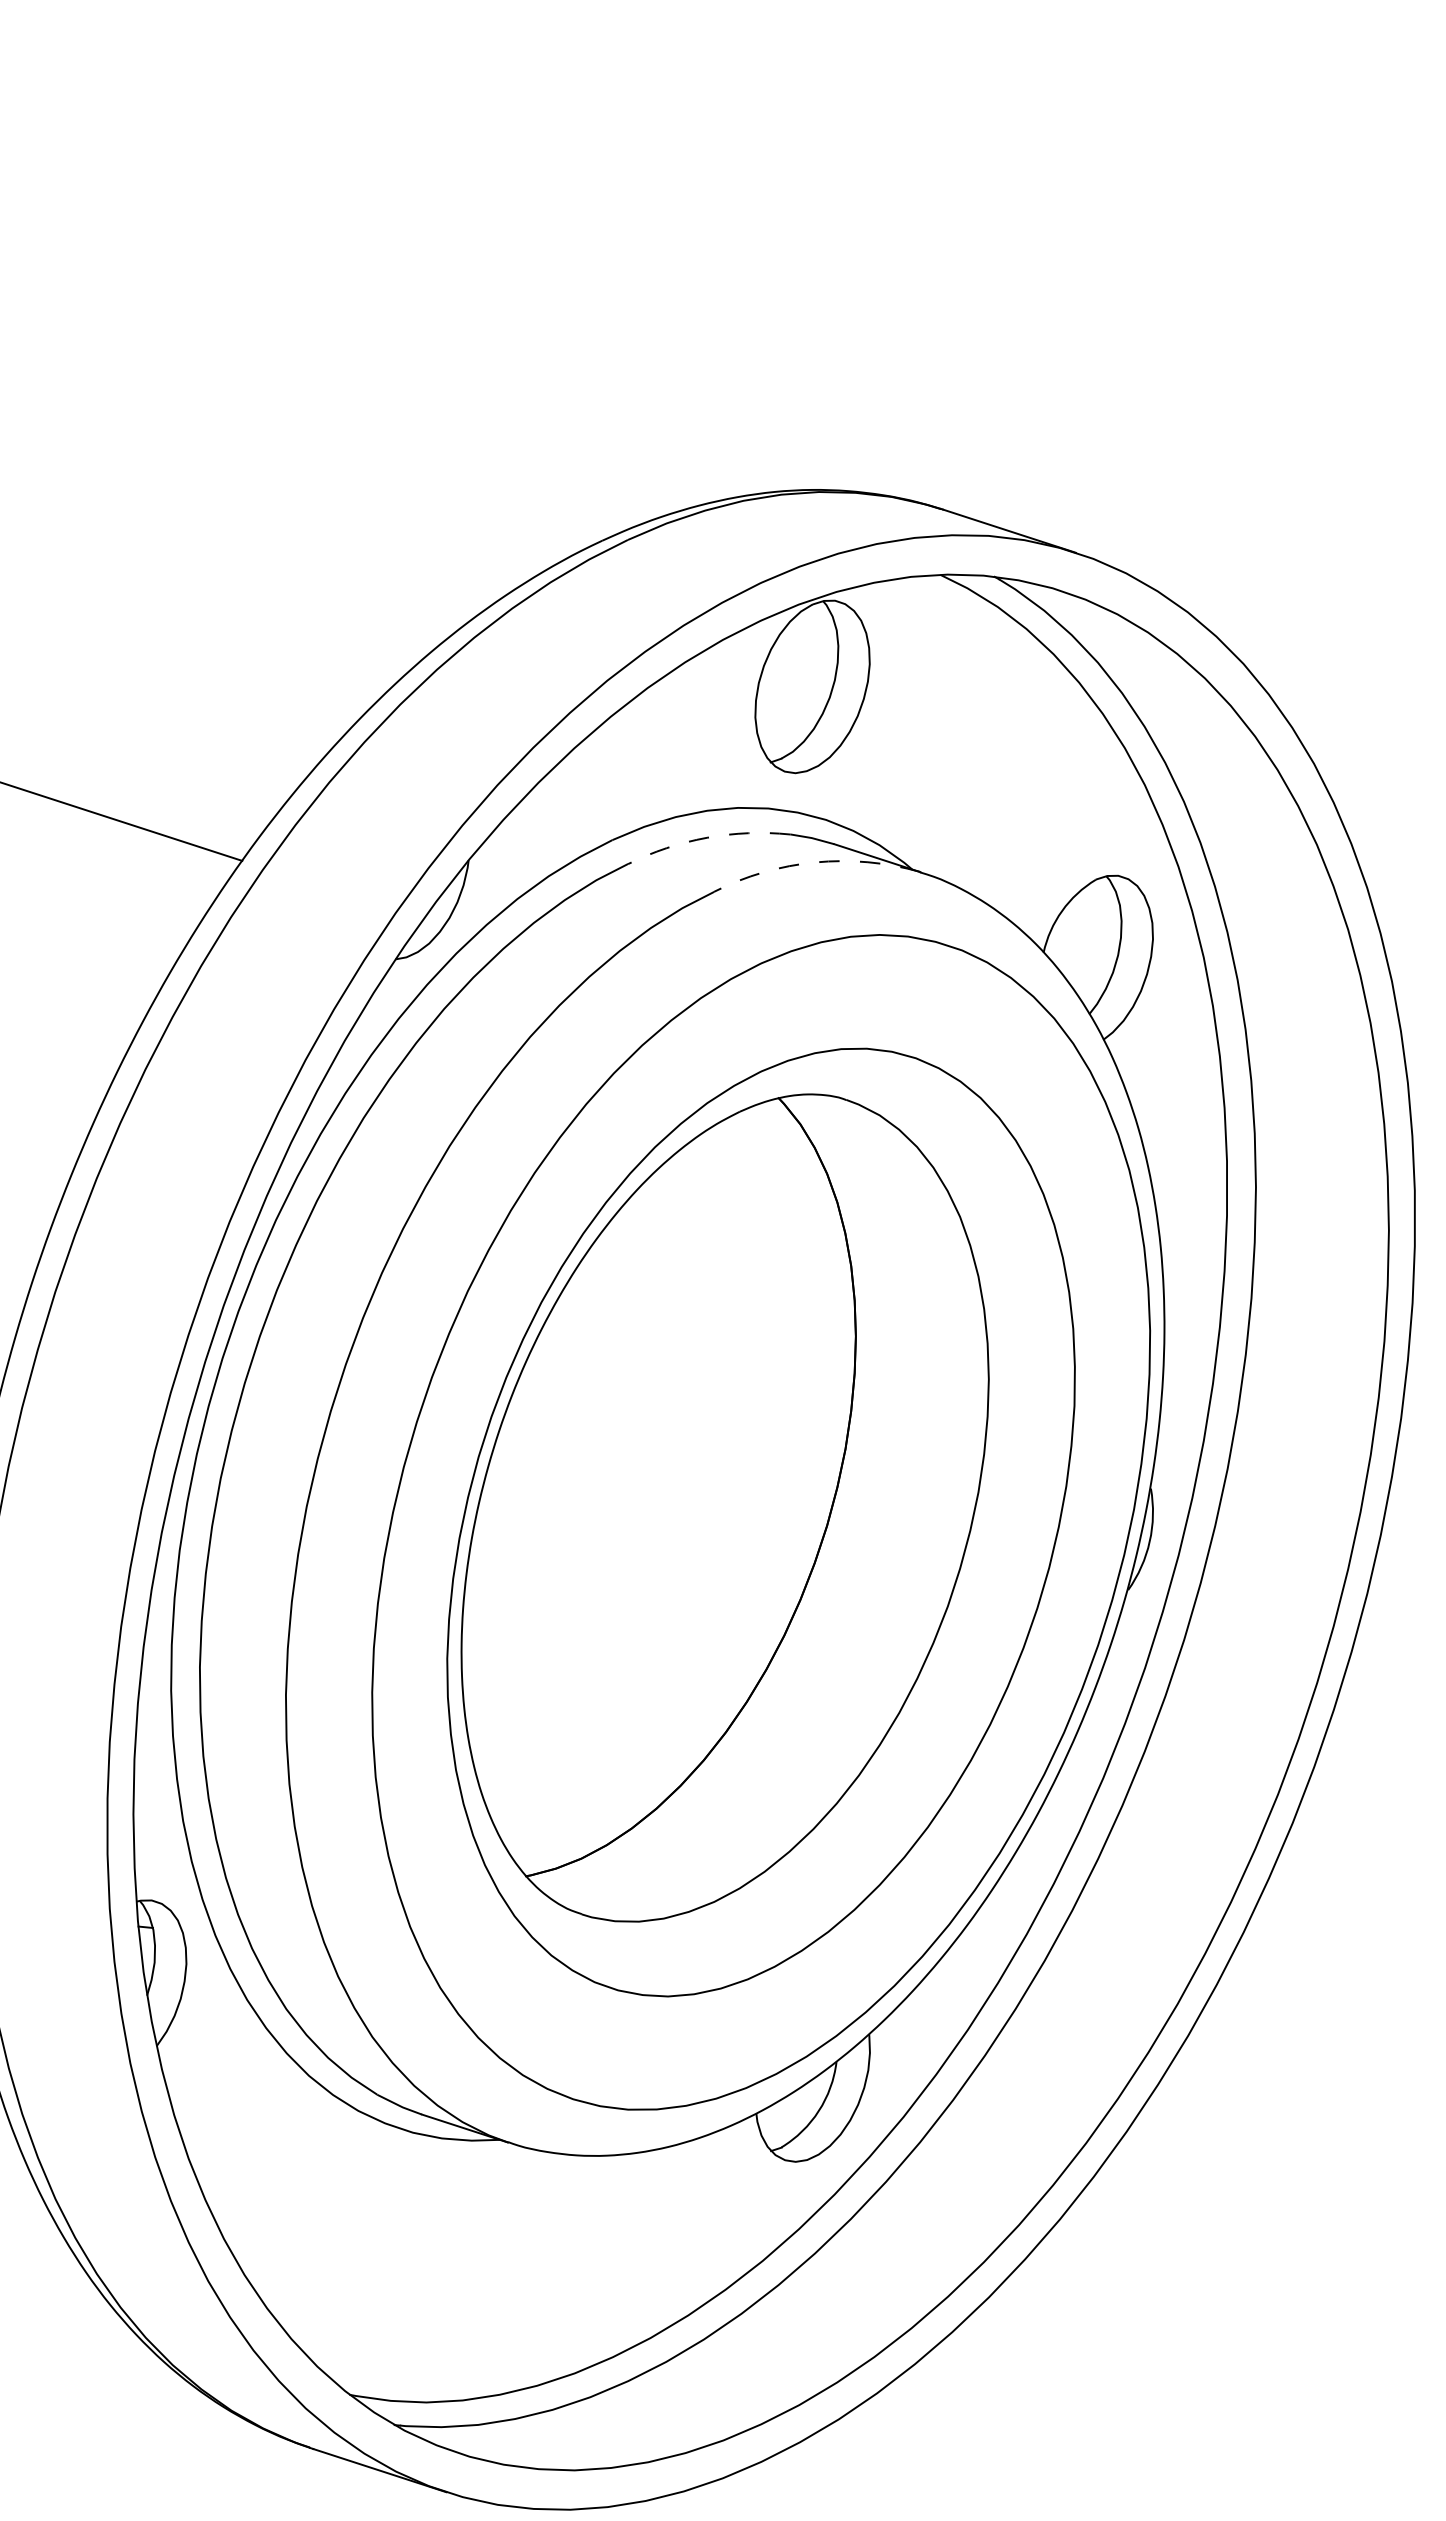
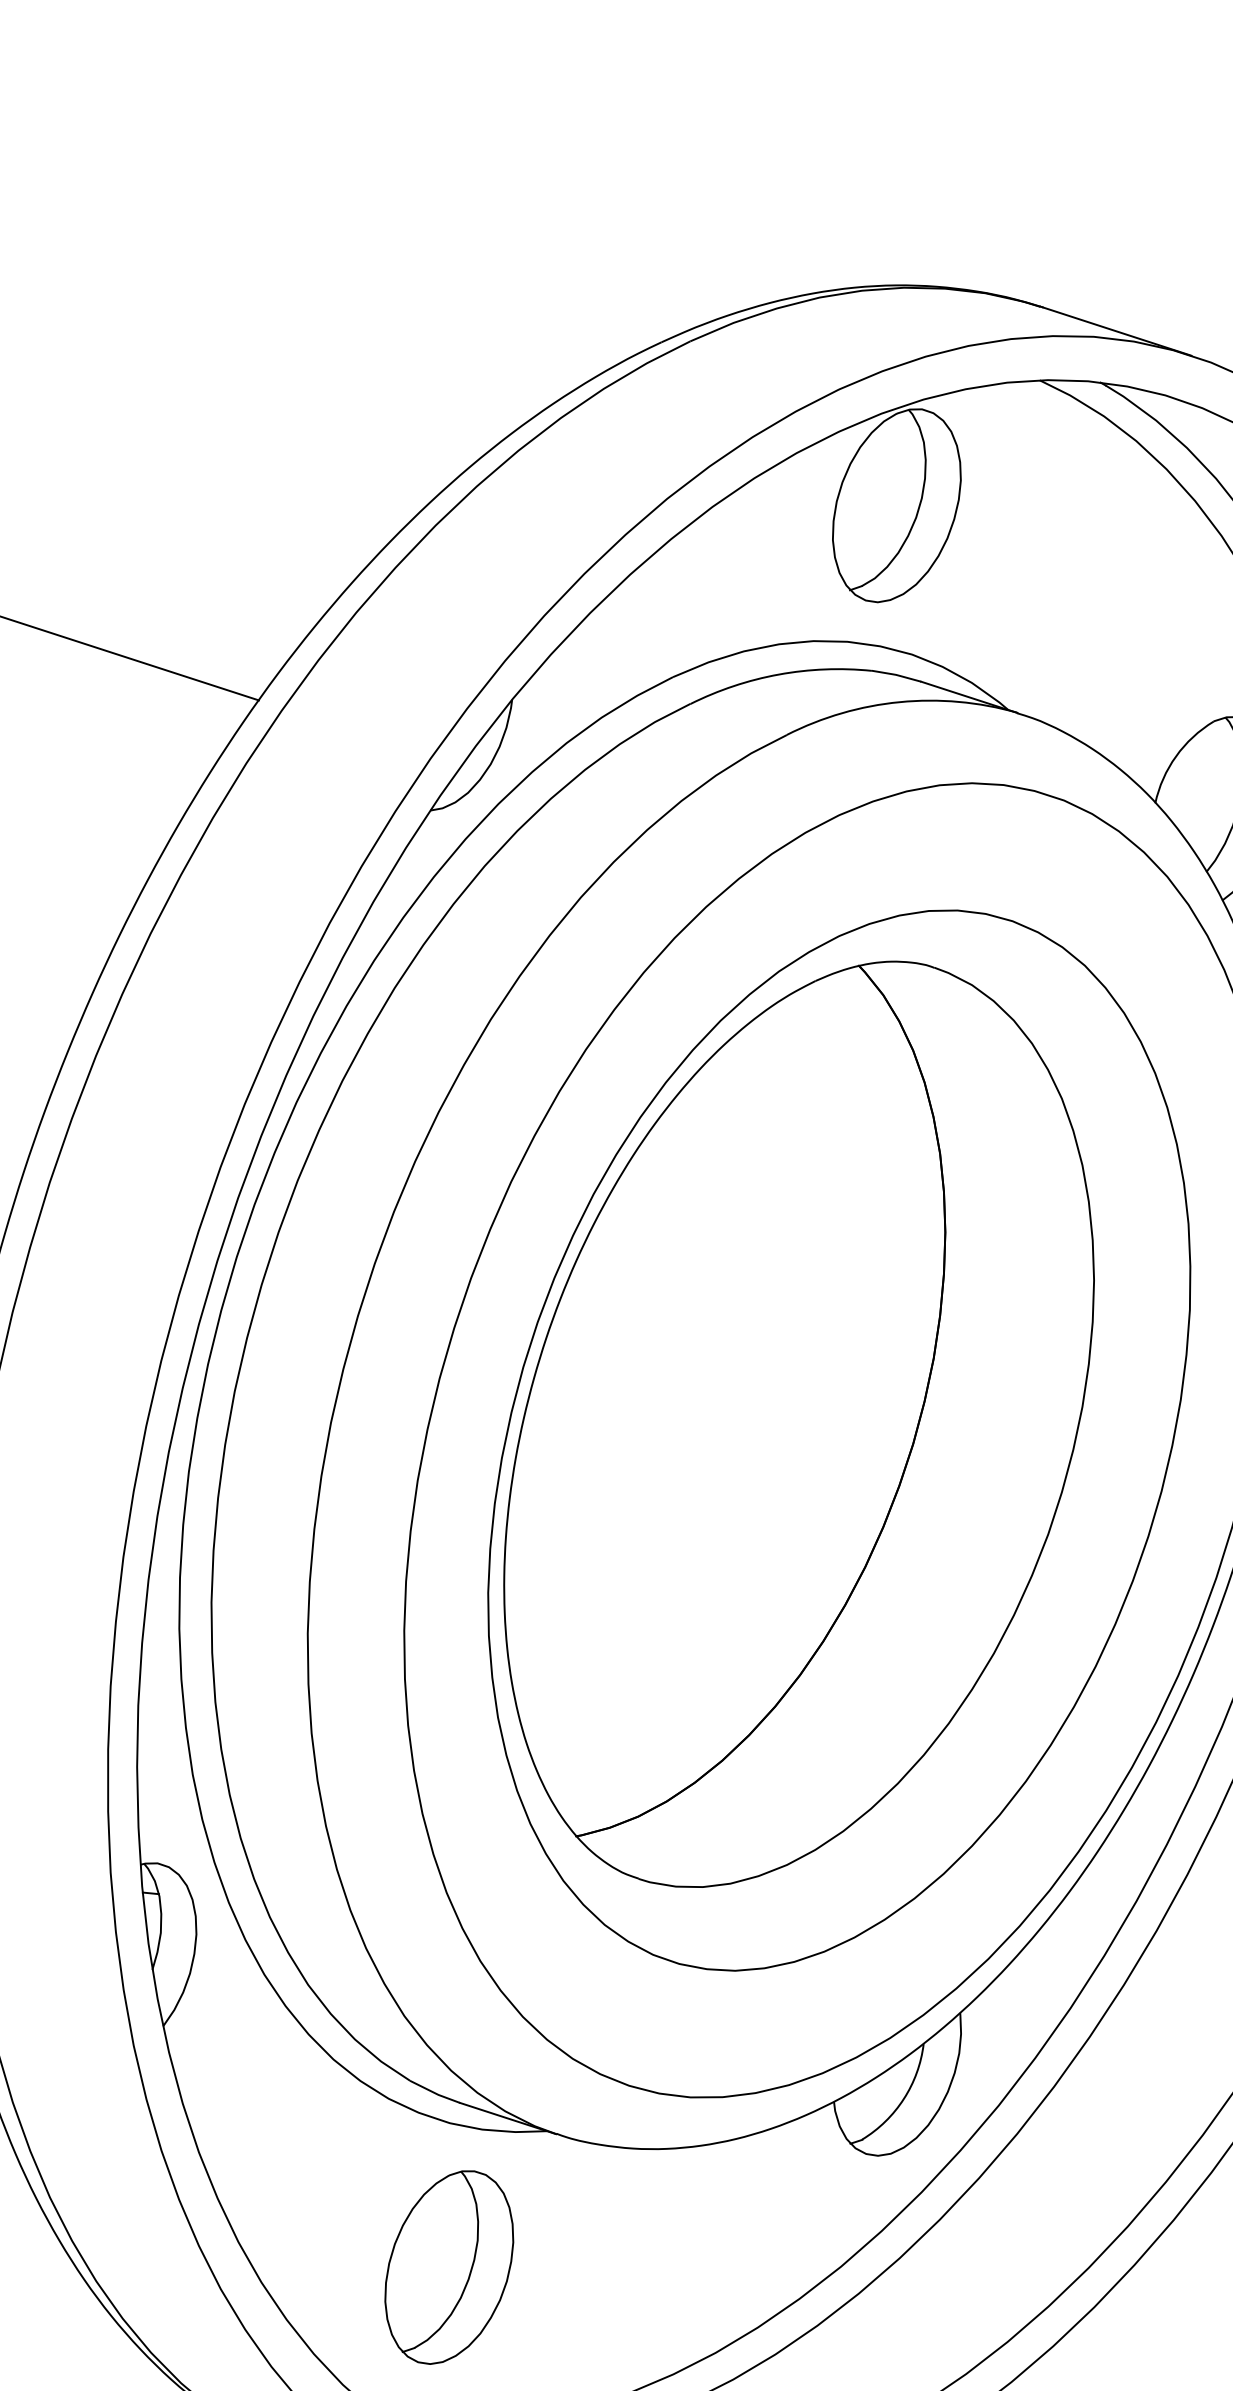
arc: (707, 837) -> (779, 674), dashed -> solid
arc: (815, 862) -> (900, 702), dashed -> solid
part: (412, 2261) -> (449, 2267), added

